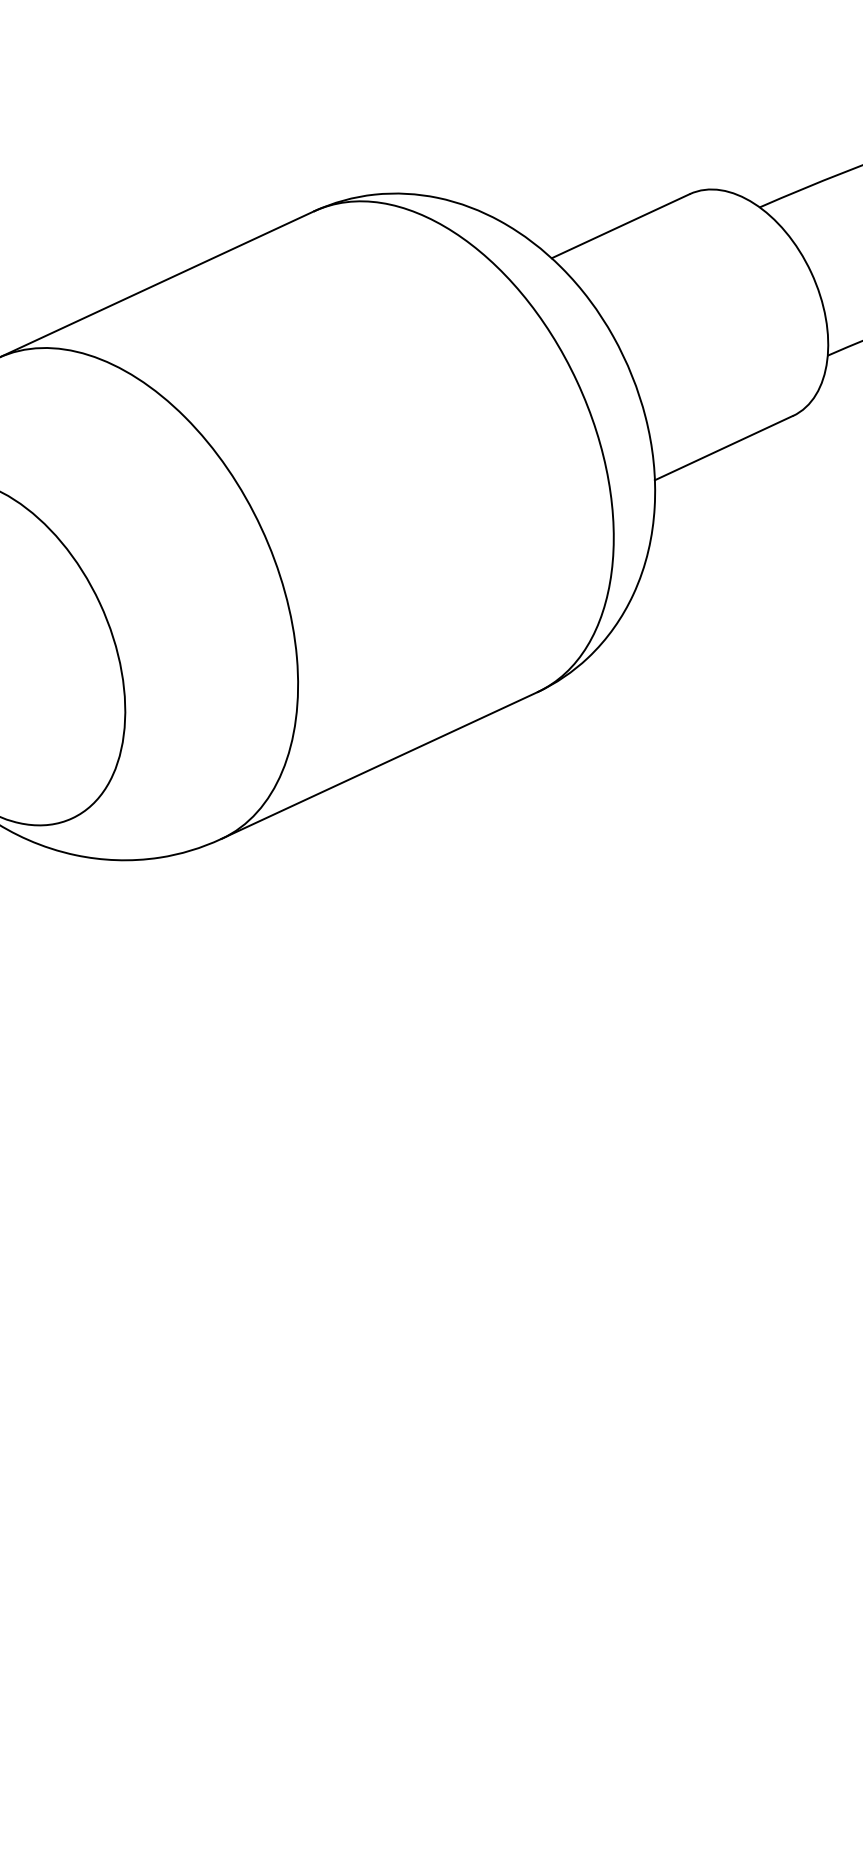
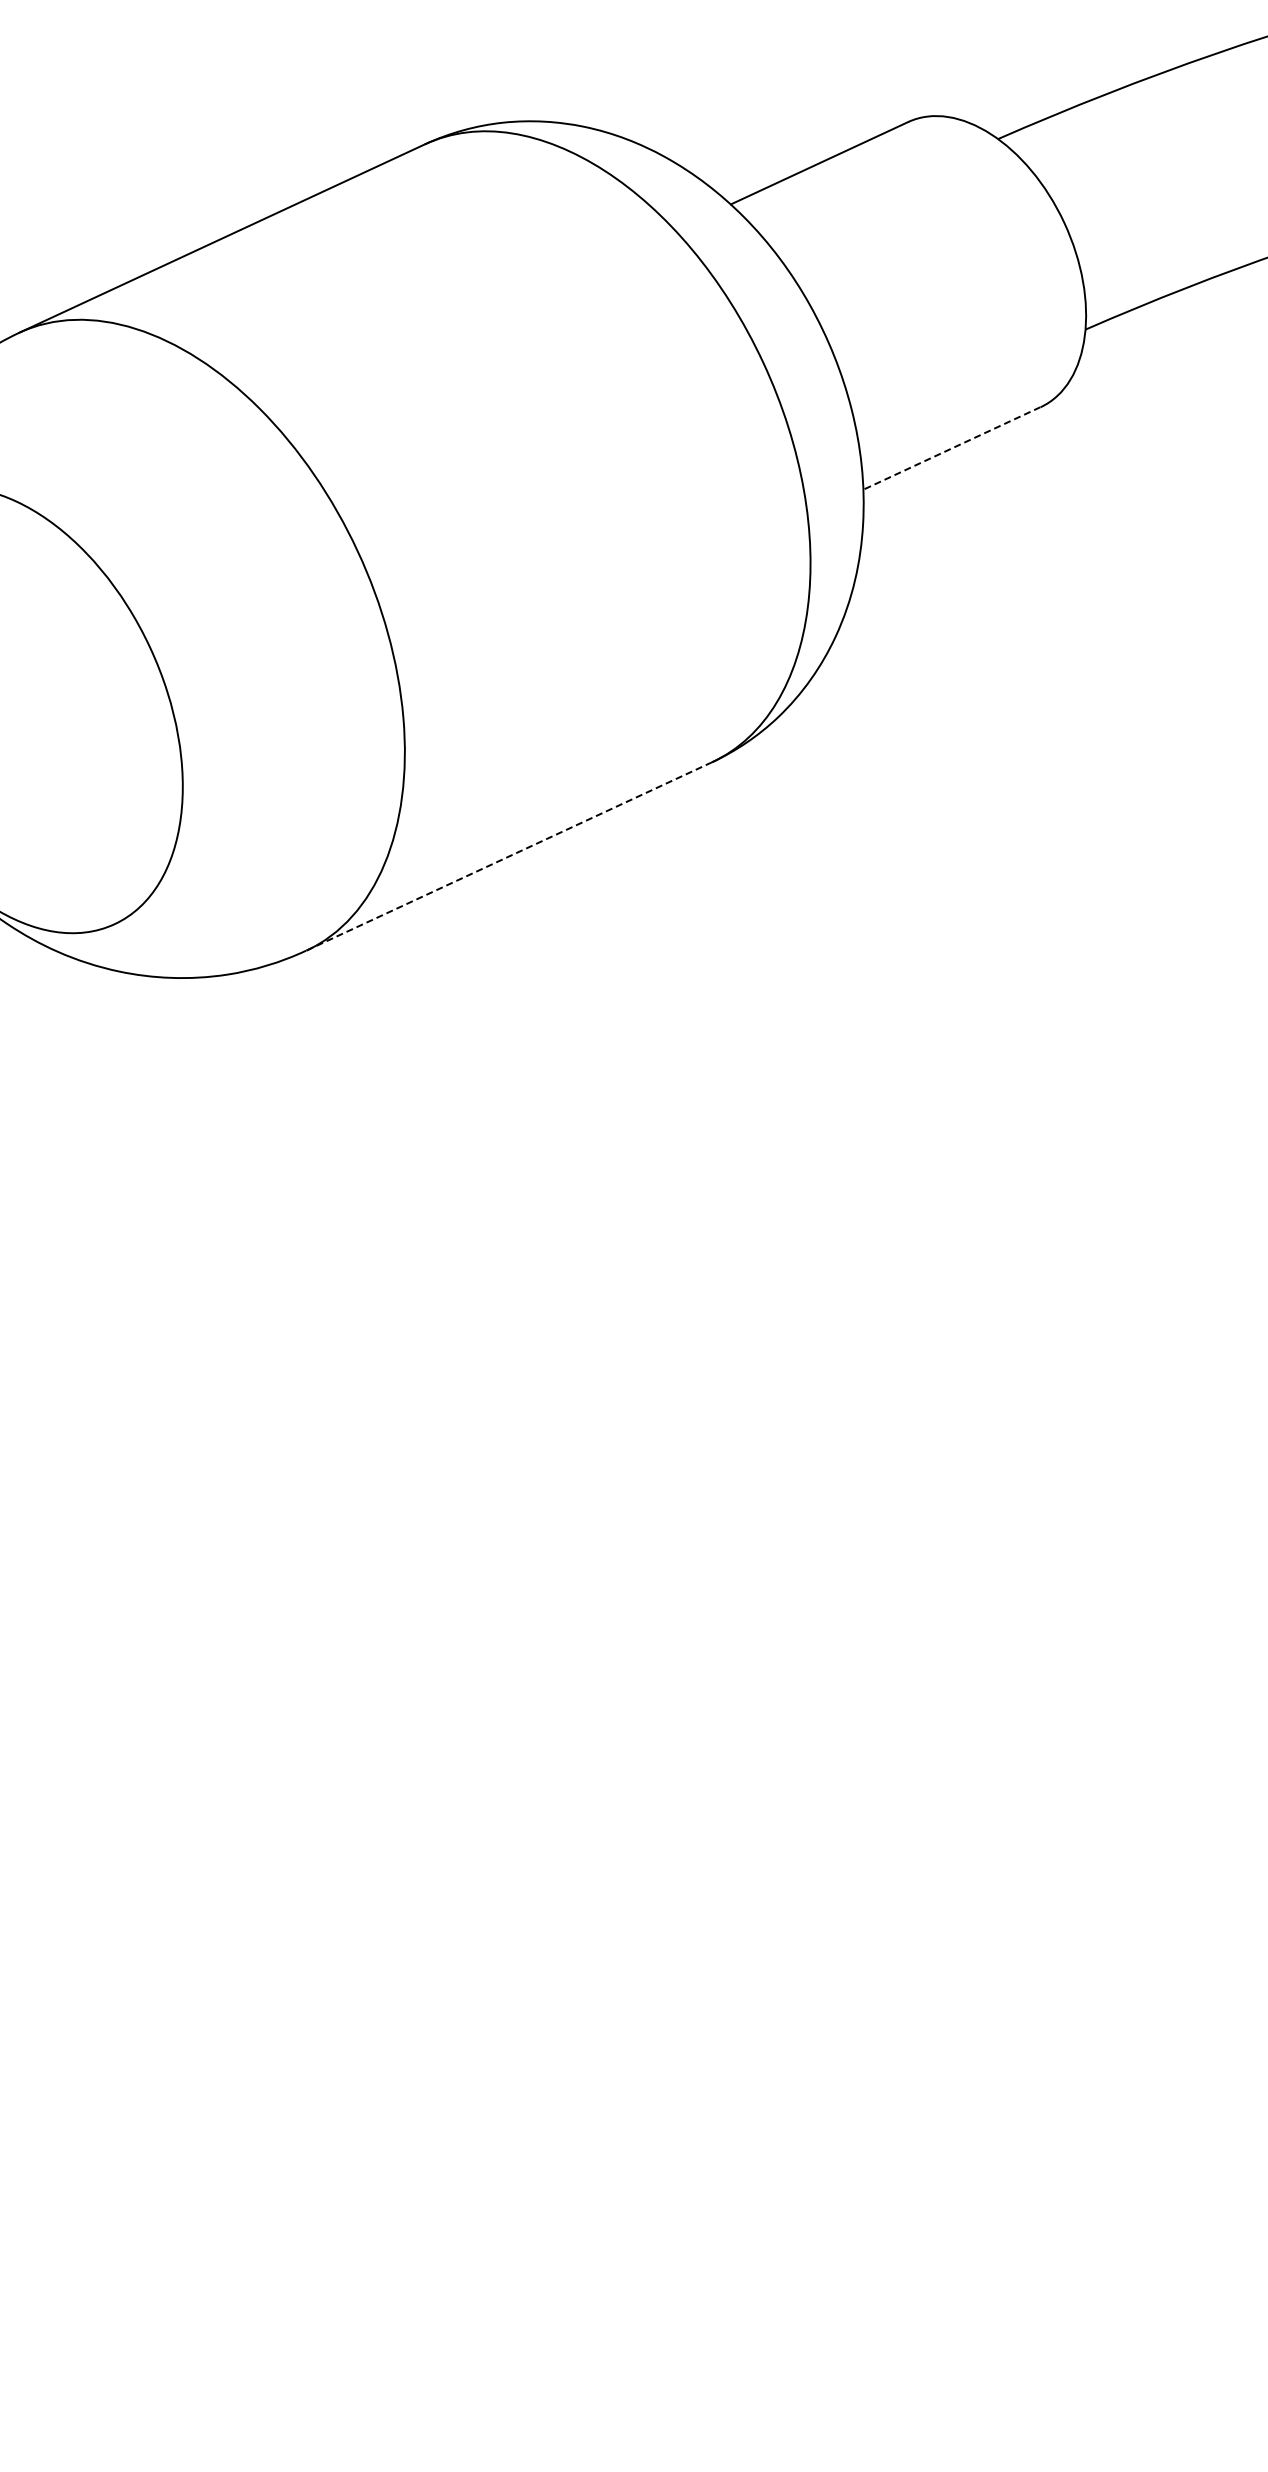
line: (723, 448) -> (951, 448), solid -> dashed
line: (379, 765) -> (509, 856), solid -> dashed

